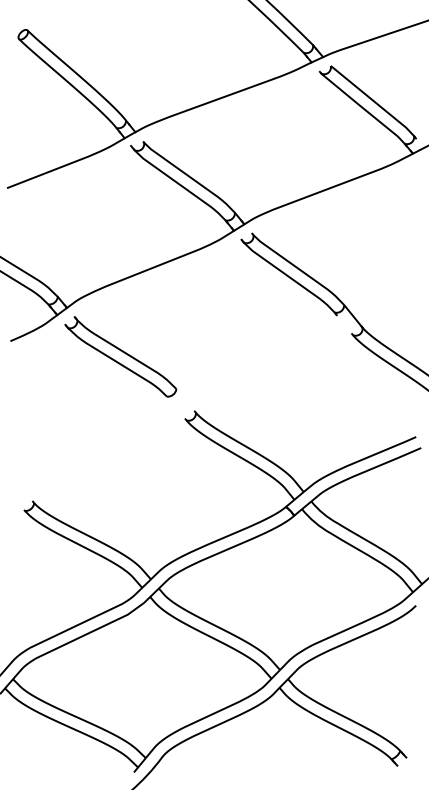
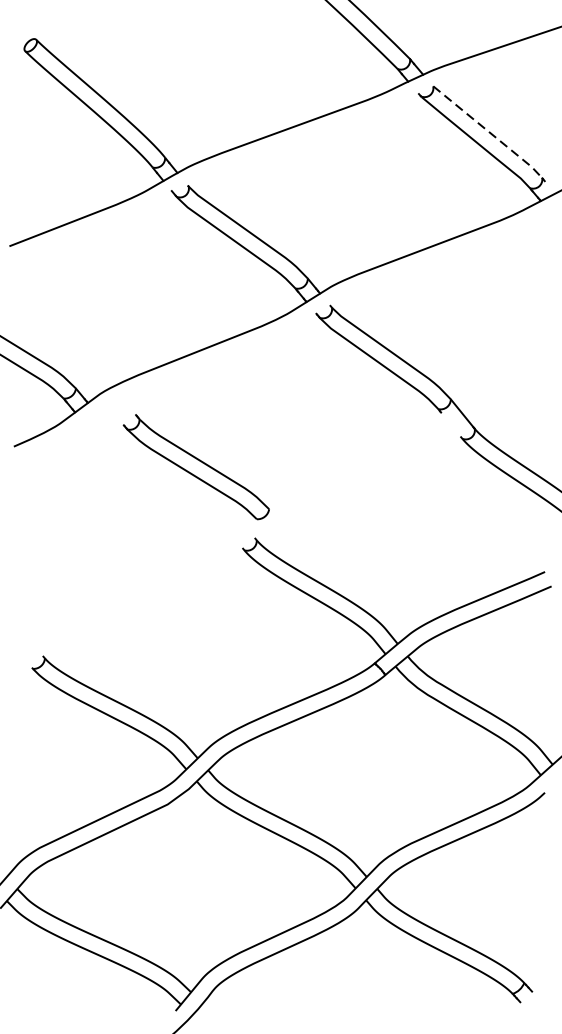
line: (373, 101) -> (489, 132), solid -> dashed
part: (120, 356) -> (195, 466), moved

